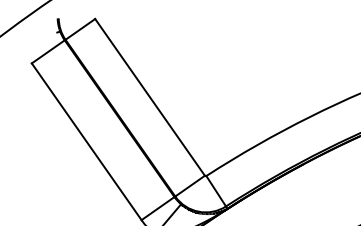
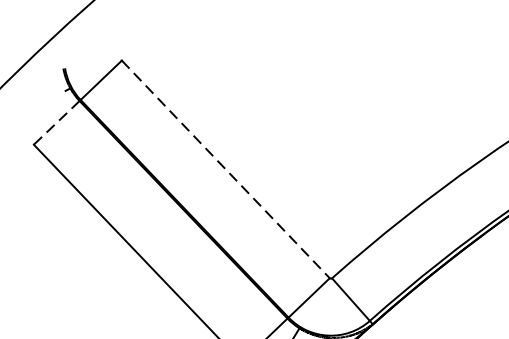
line: (47, 52) -> (55, 124), solid -> dashed
line: (150, 97) -> (226, 169), solid -> dashed

